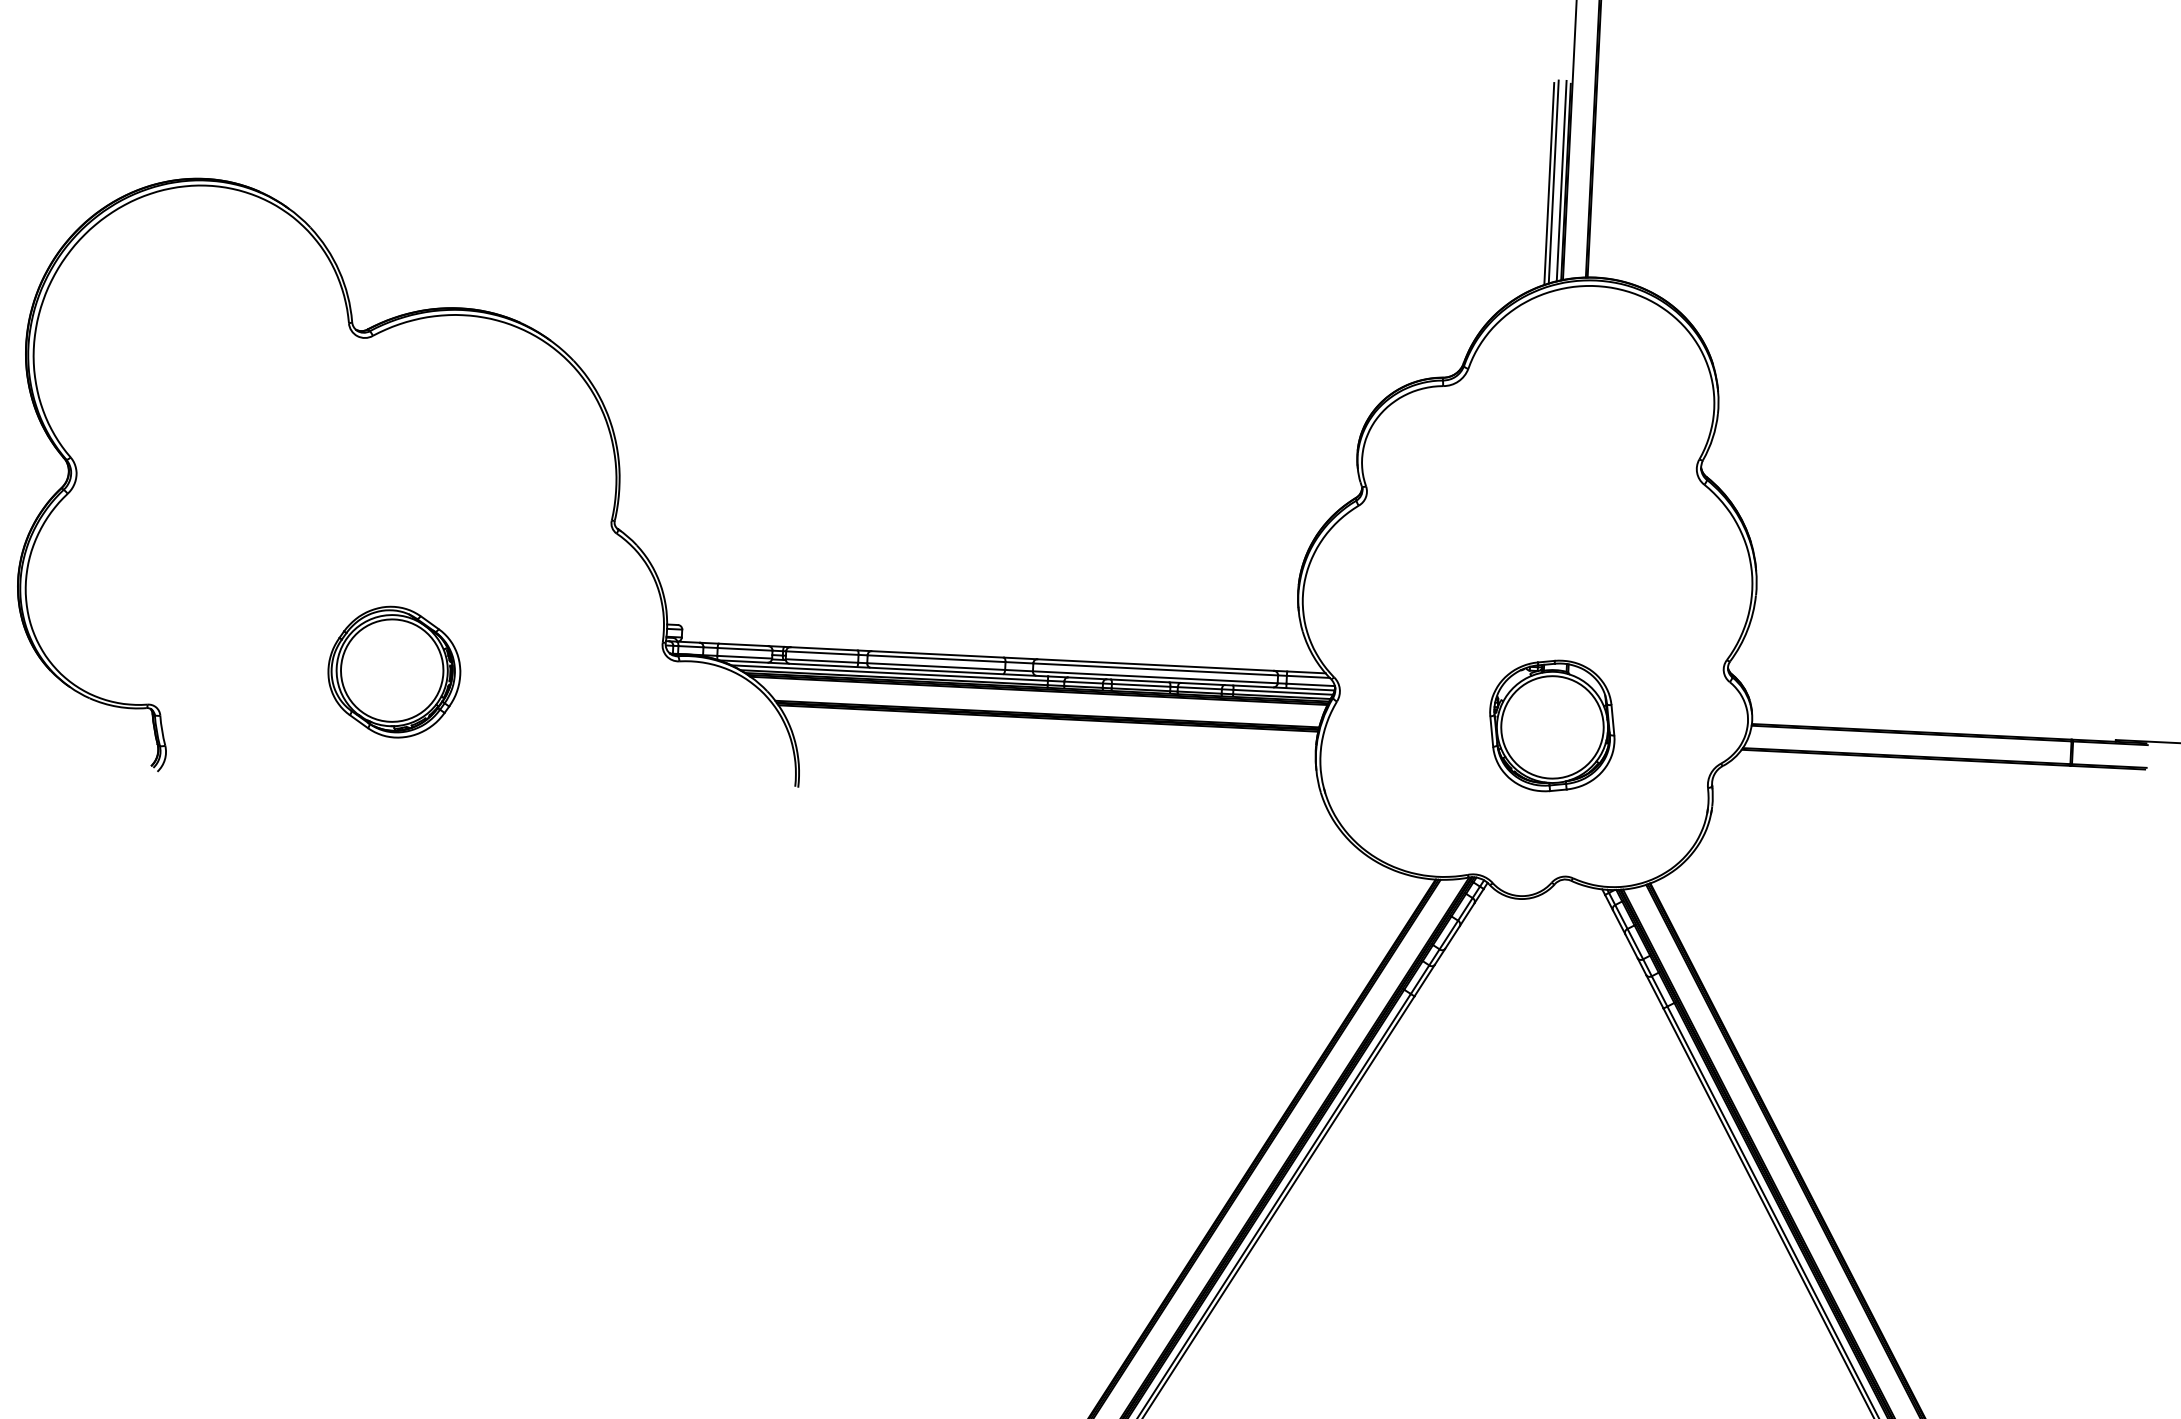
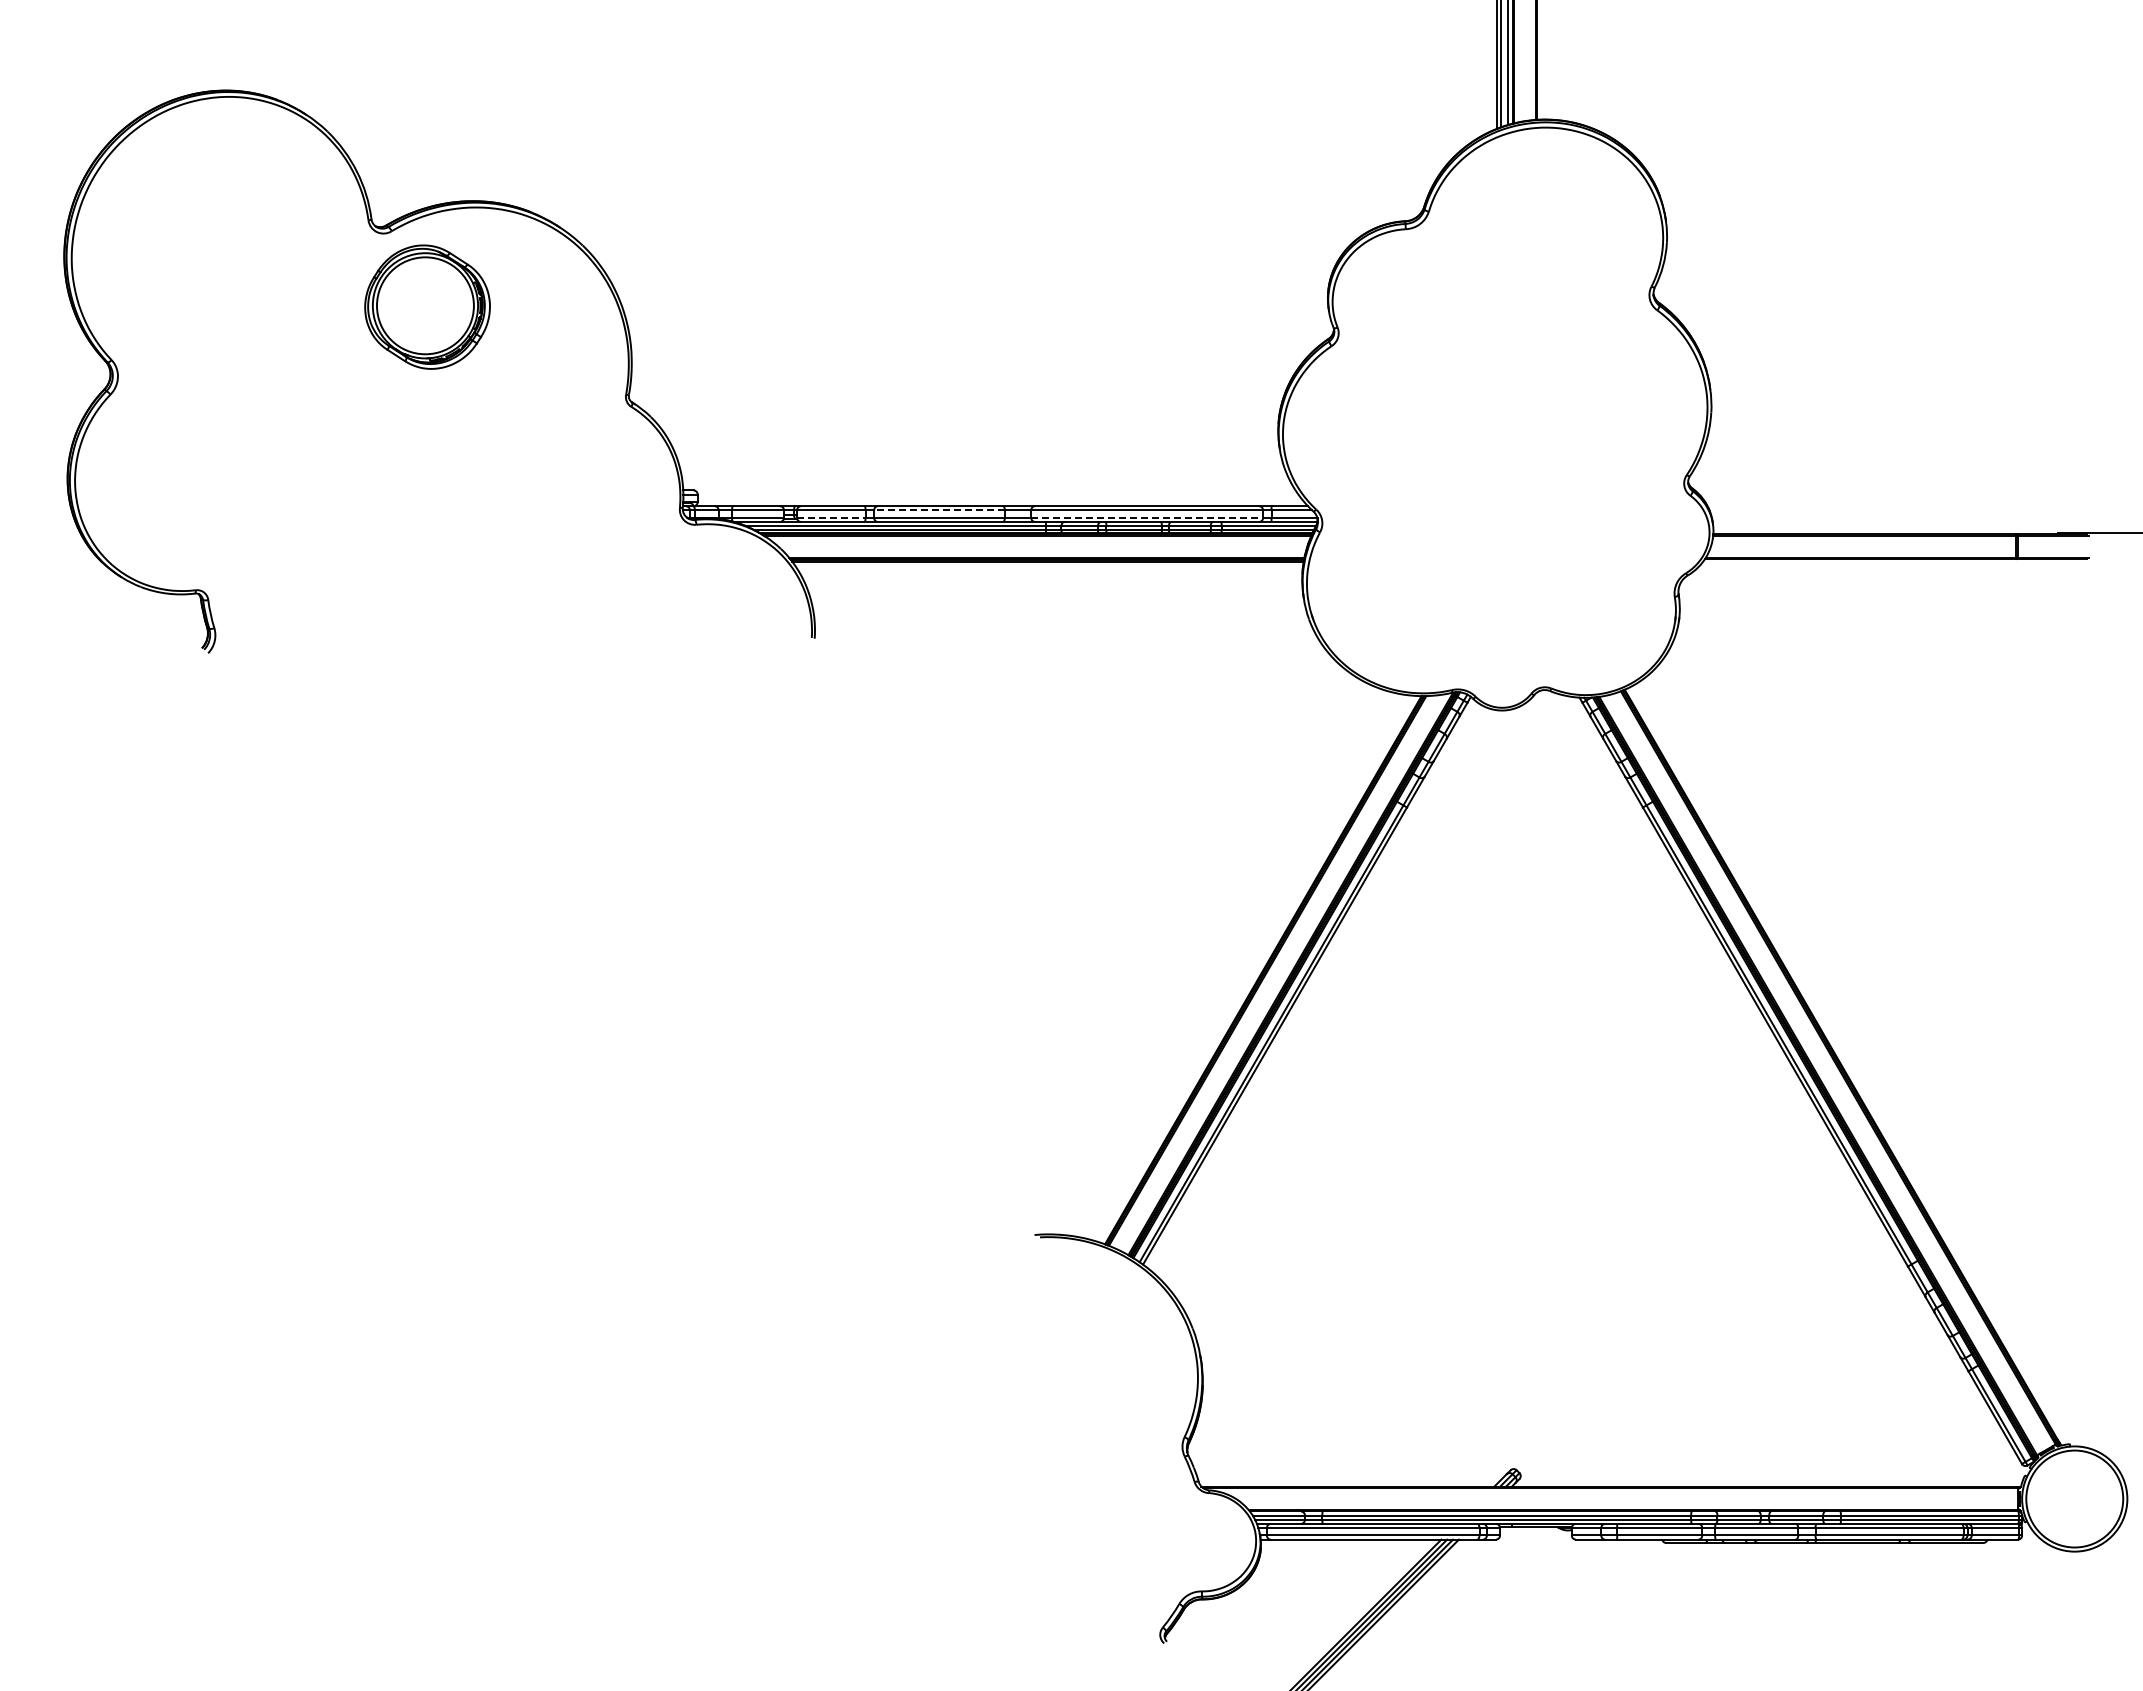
line: (936, 658) -> (939, 510), solid -> dashed
line: (822, 660) -> (831, 517), solid -> dashed
part: (394, 671) -> (427, 306), moved
line: (1155, 676) -> (1147, 517), solid -> dashed
part: (1552, 725) -> (1524, 545), removed

